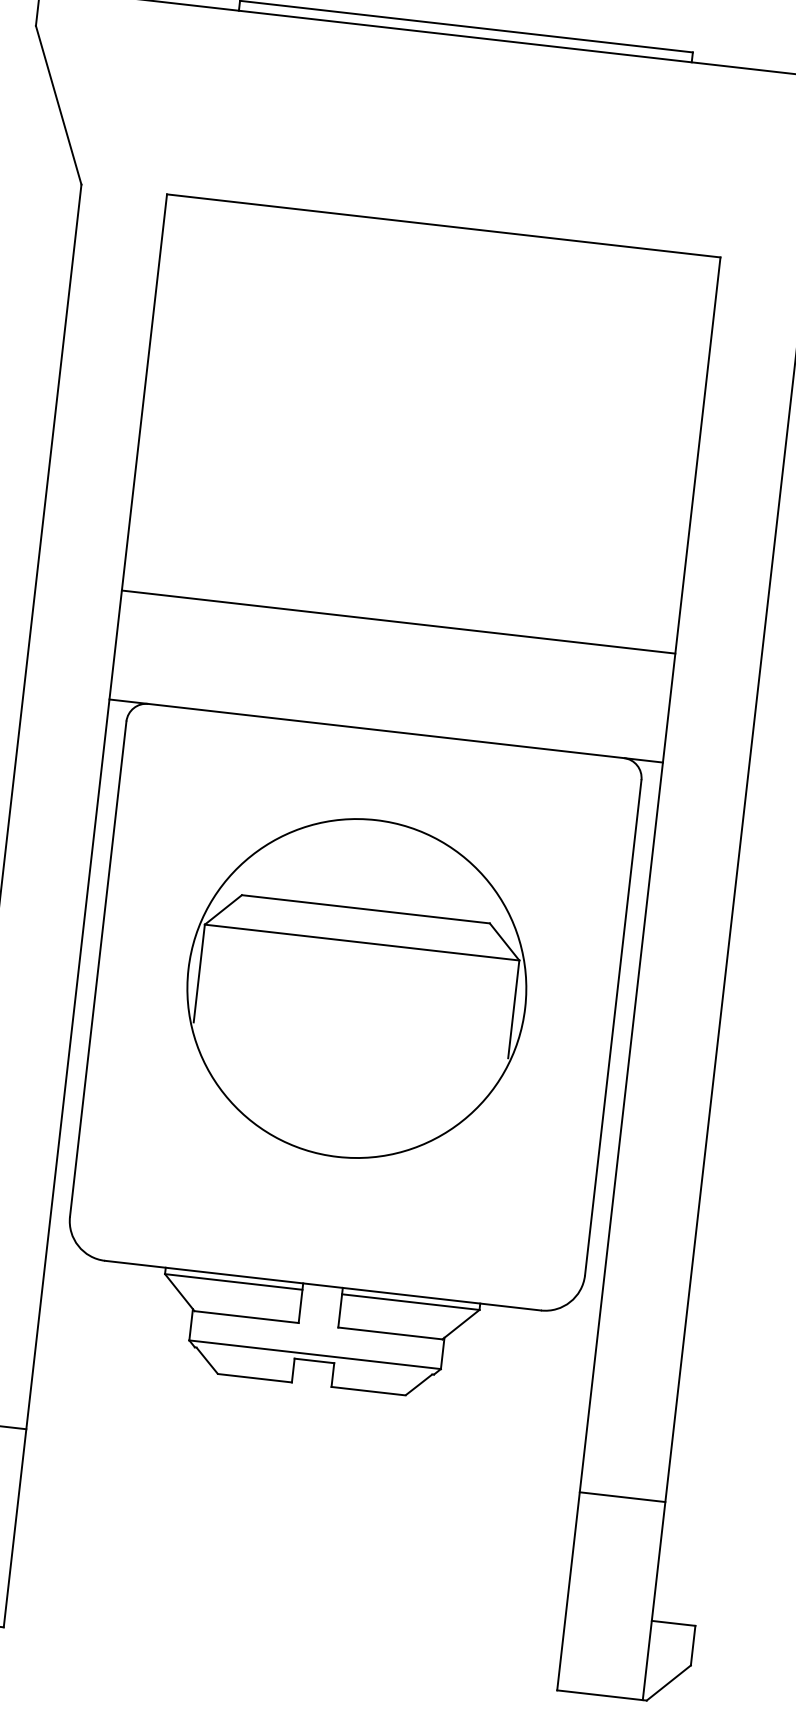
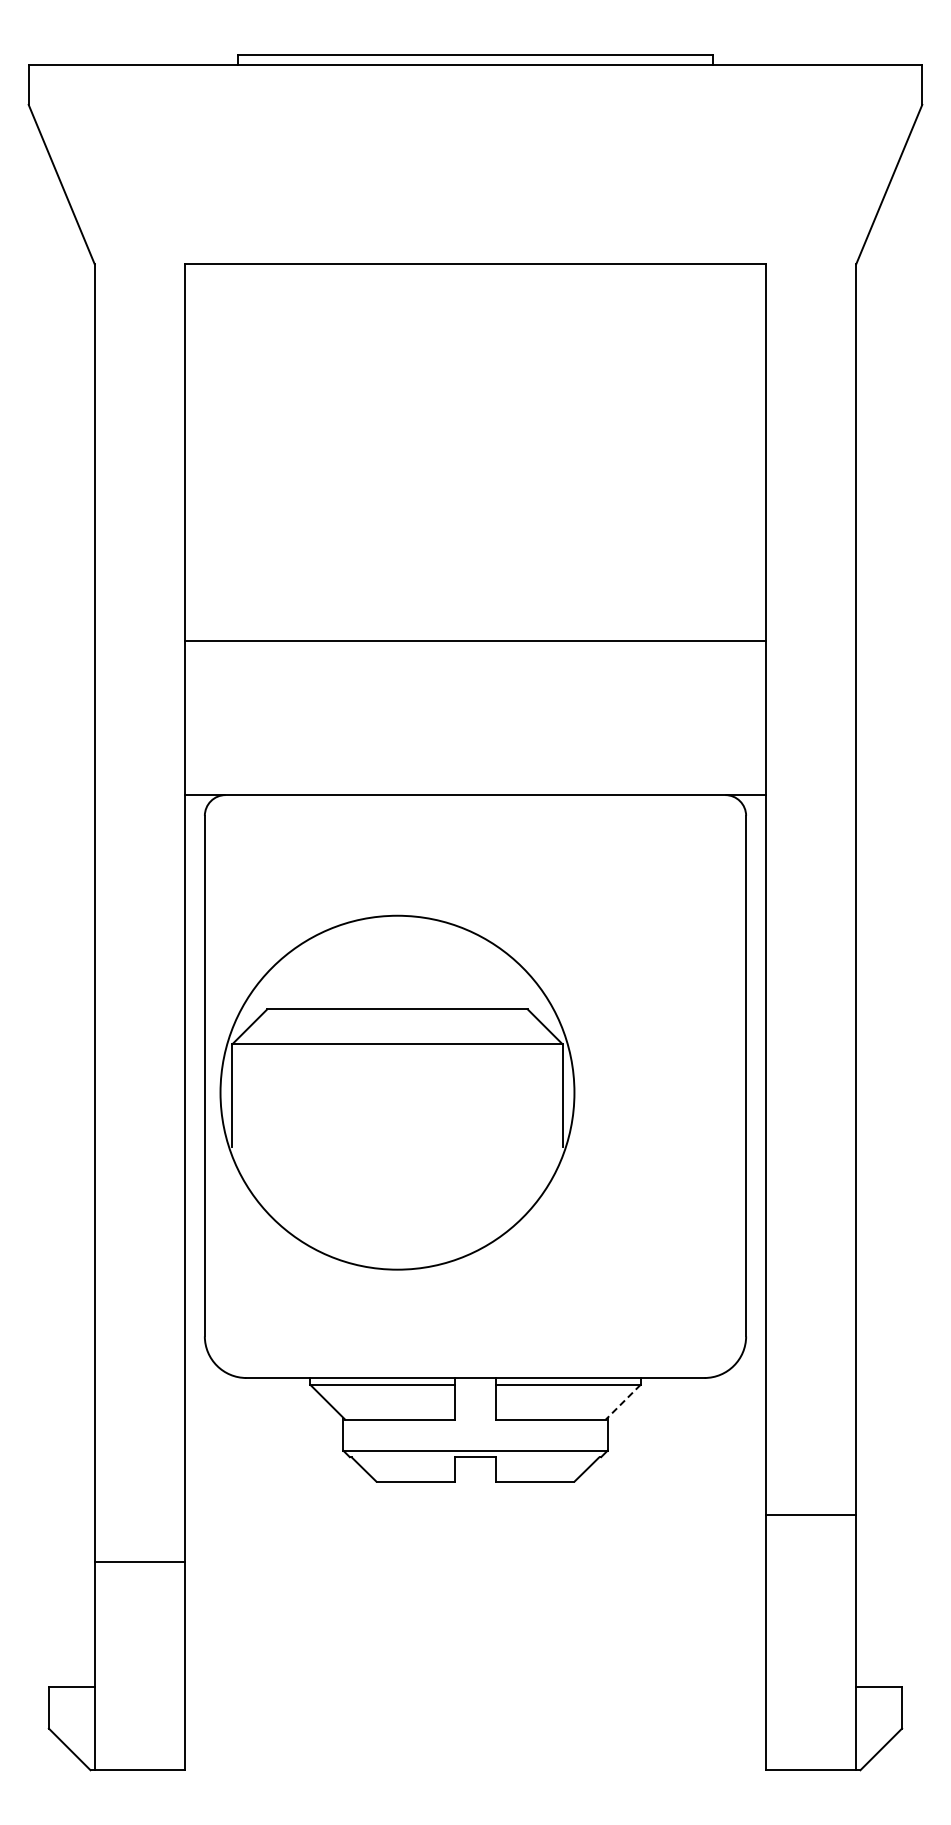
line: (398, 622) -> (475, 640), moved
part: (356, 988) -> (397, 1092), moved
line: (461, 1325) -> (623, 1402), solid -> dashed
line: (622, 1497) -> (811, 1515), moved

